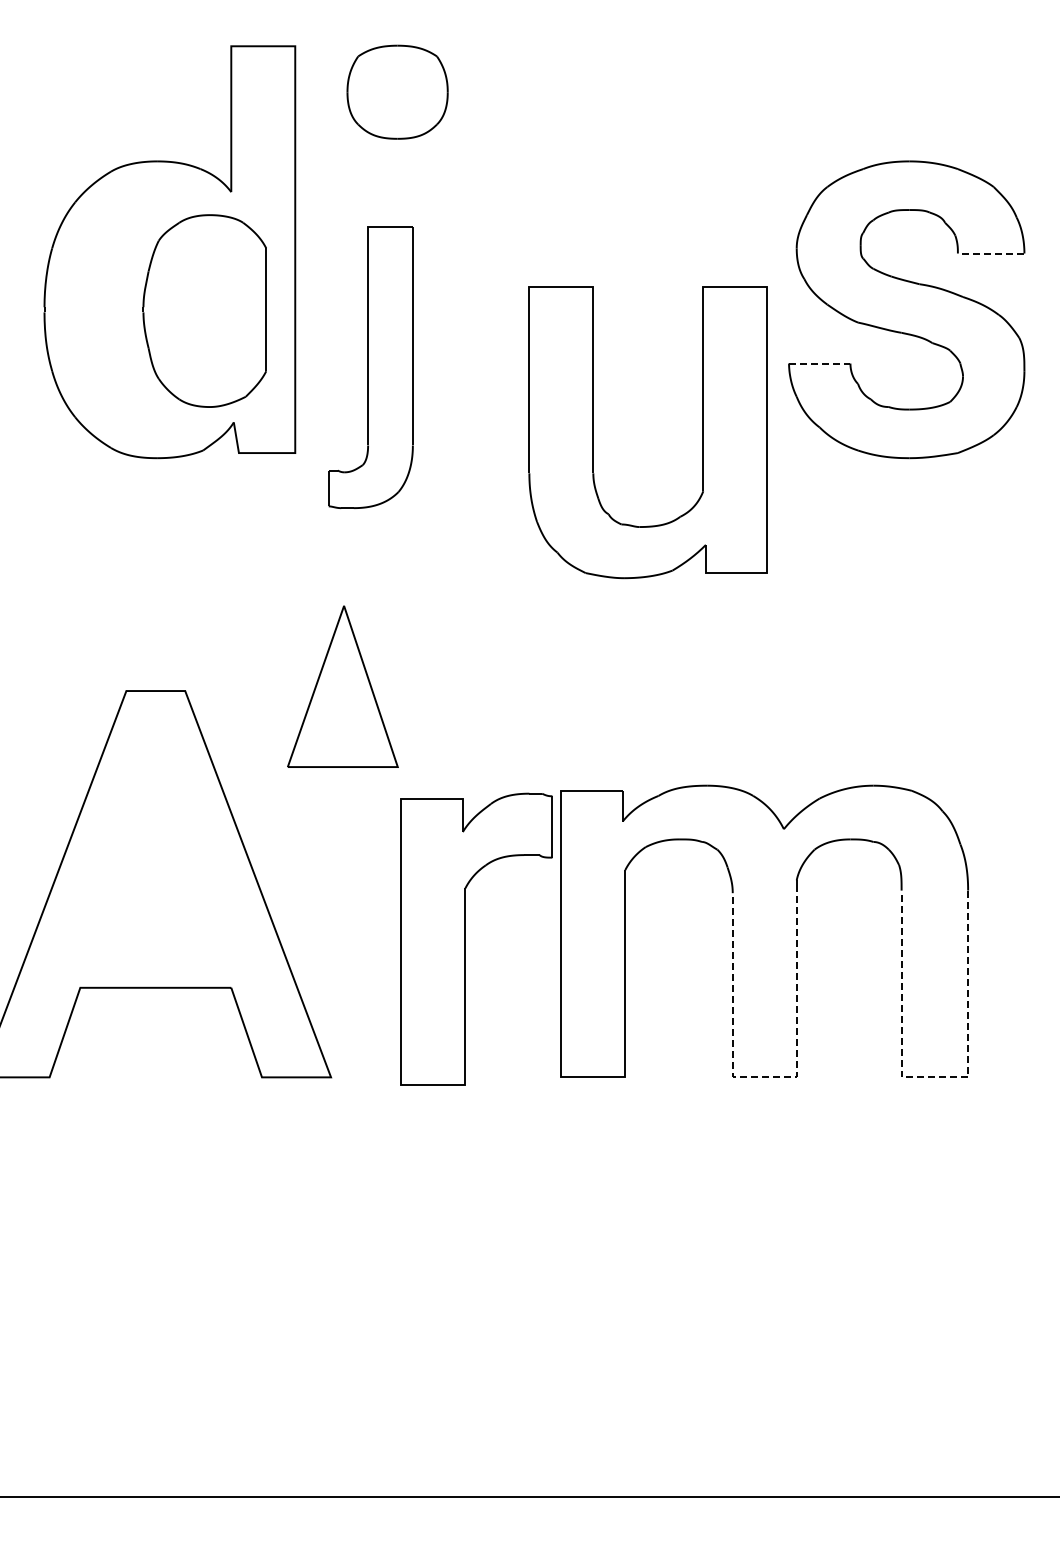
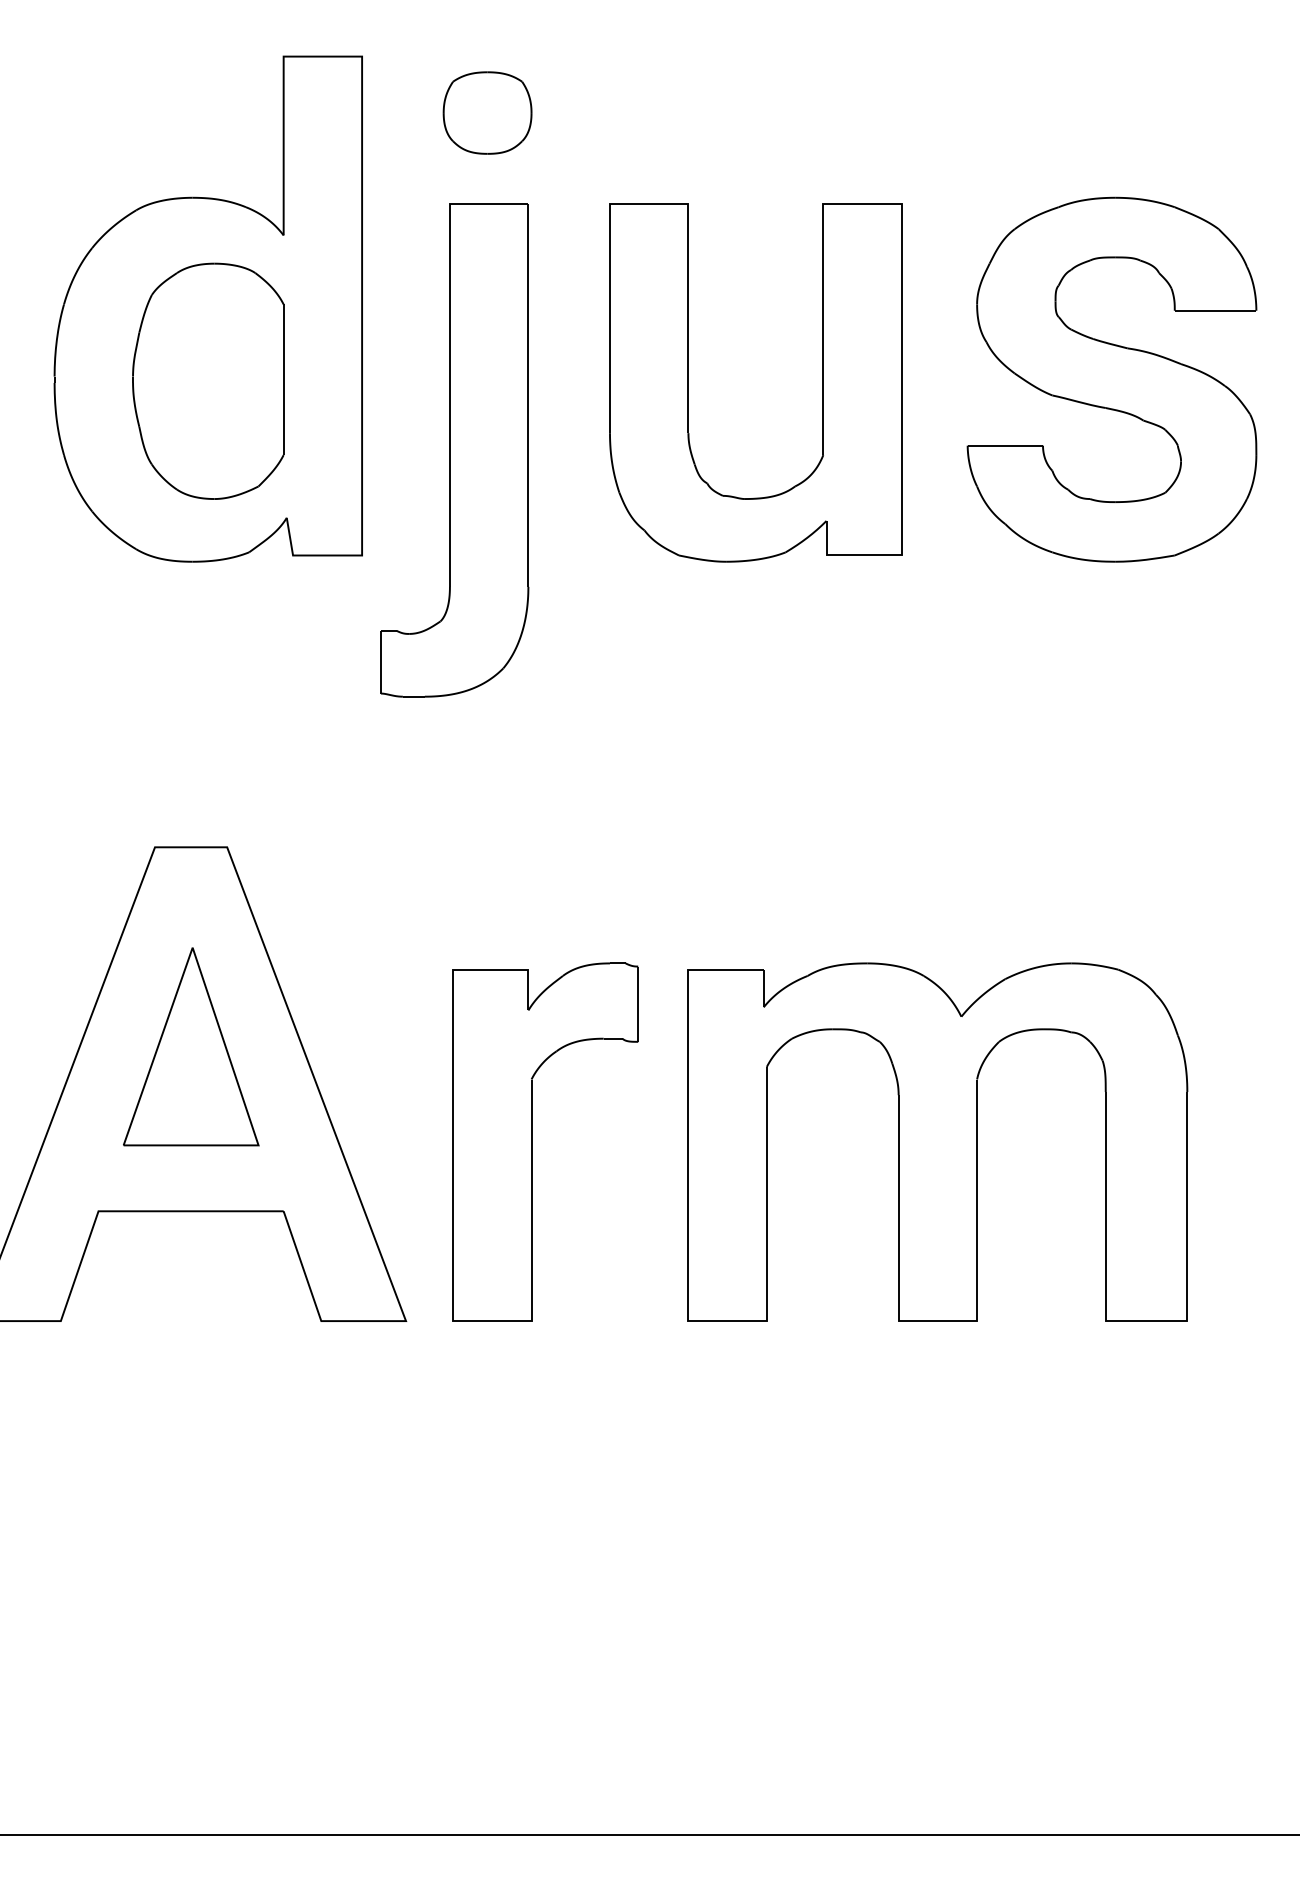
part: (397, 92) -> (487, 113), size x0.71
line: (990, 253) -> (1214, 310), dashed -> solid
part: (204, 310) -> (207, 380), moved
line: (819, 363) -> (1005, 445), dashed -> solid
part: (370, 367) -> (454, 450), size x1.43
part: (593, 432) -> (688, 383), moved
part: (342, 686) -> (190, 1046), moved
part: (465, 938) -> (531, 1140), moved
line: (767, 1077) -> (941, 1321), dashed -> solid
line: (934, 1077) -> (1146, 1321), dashed -> solid

